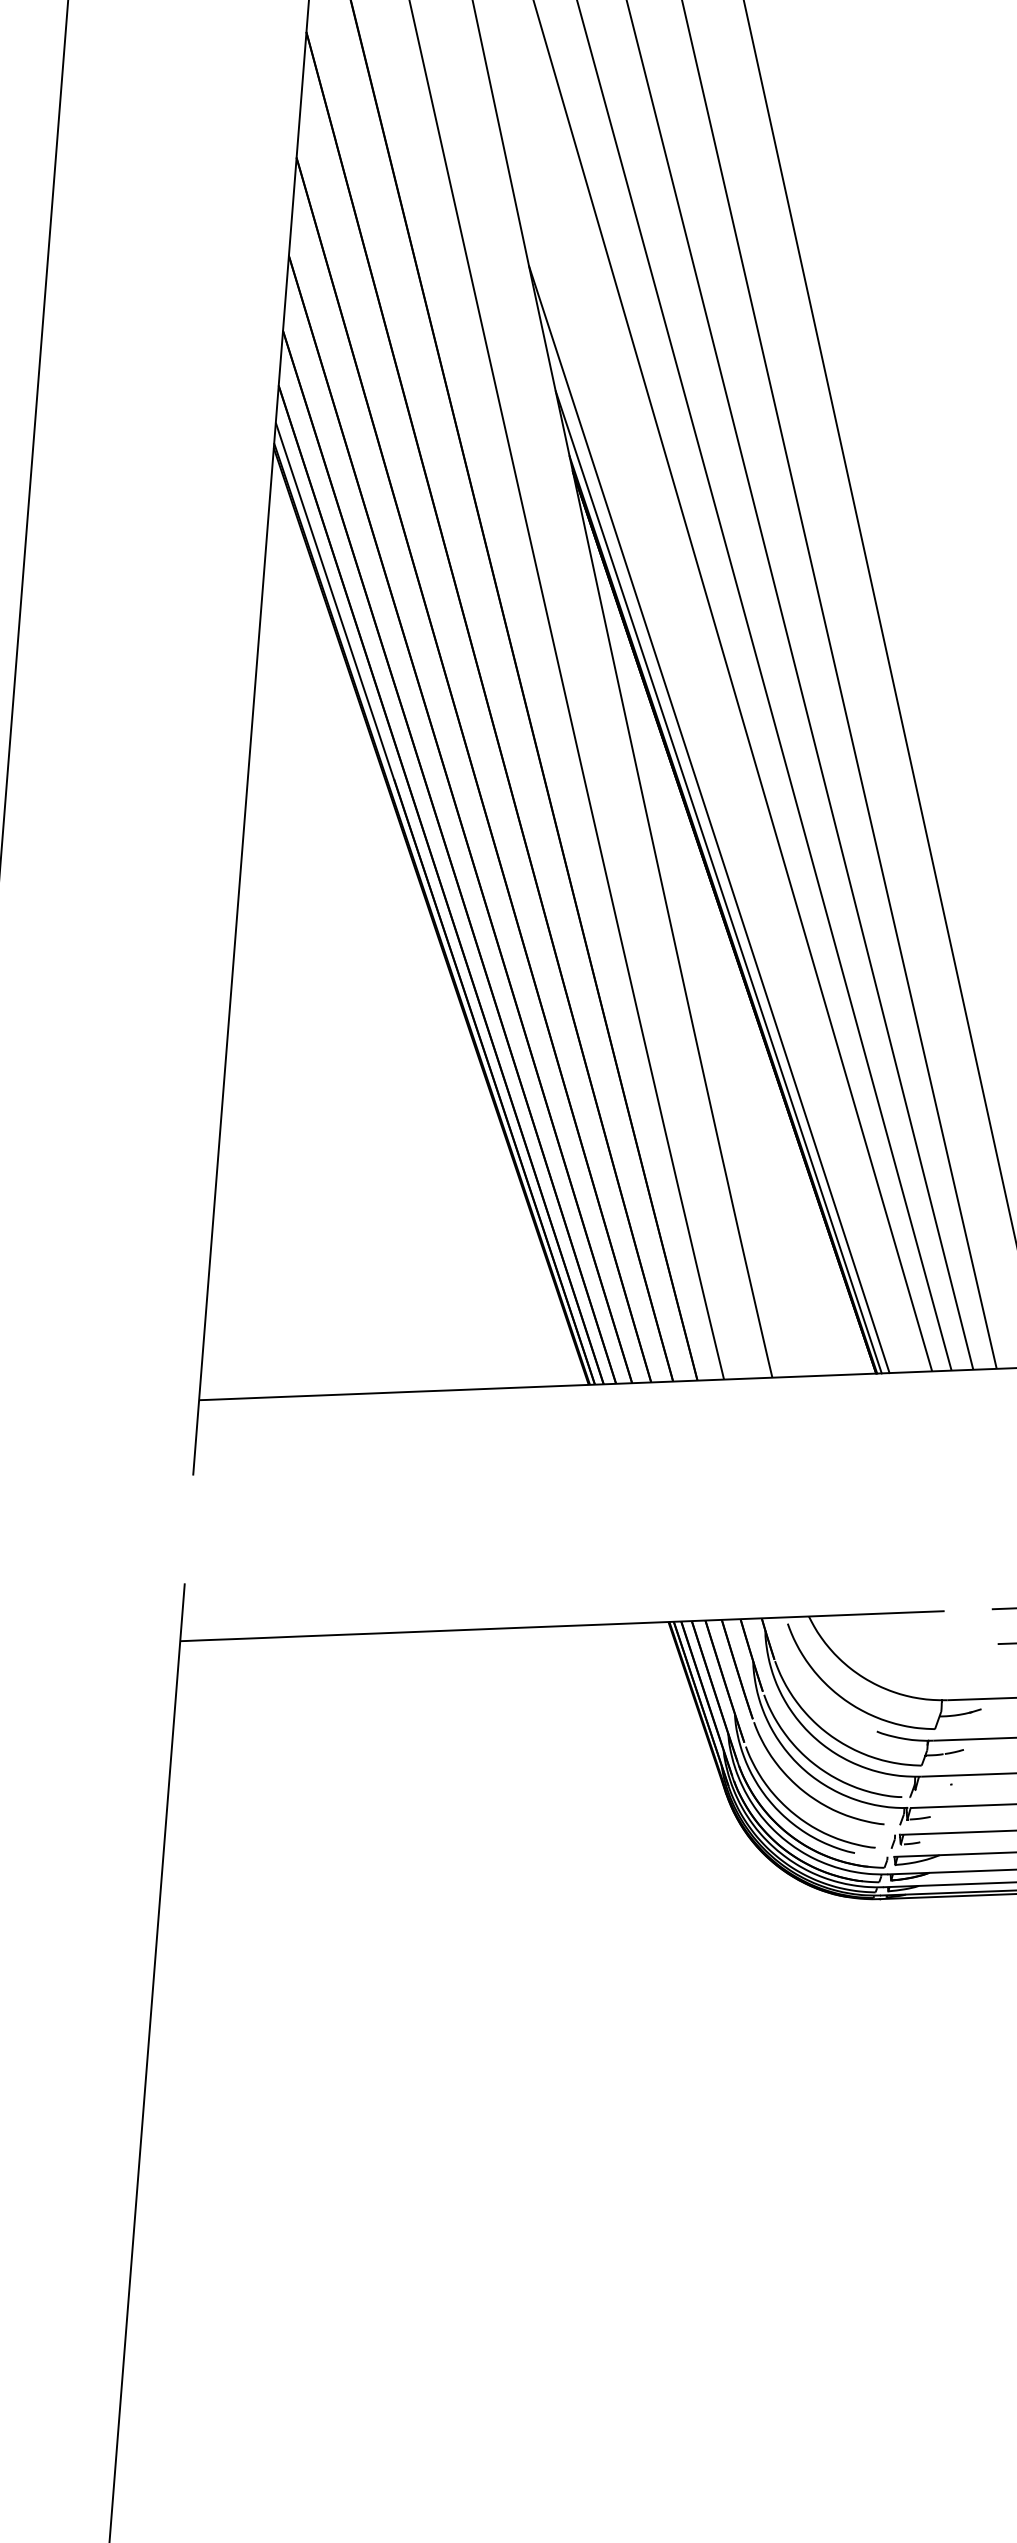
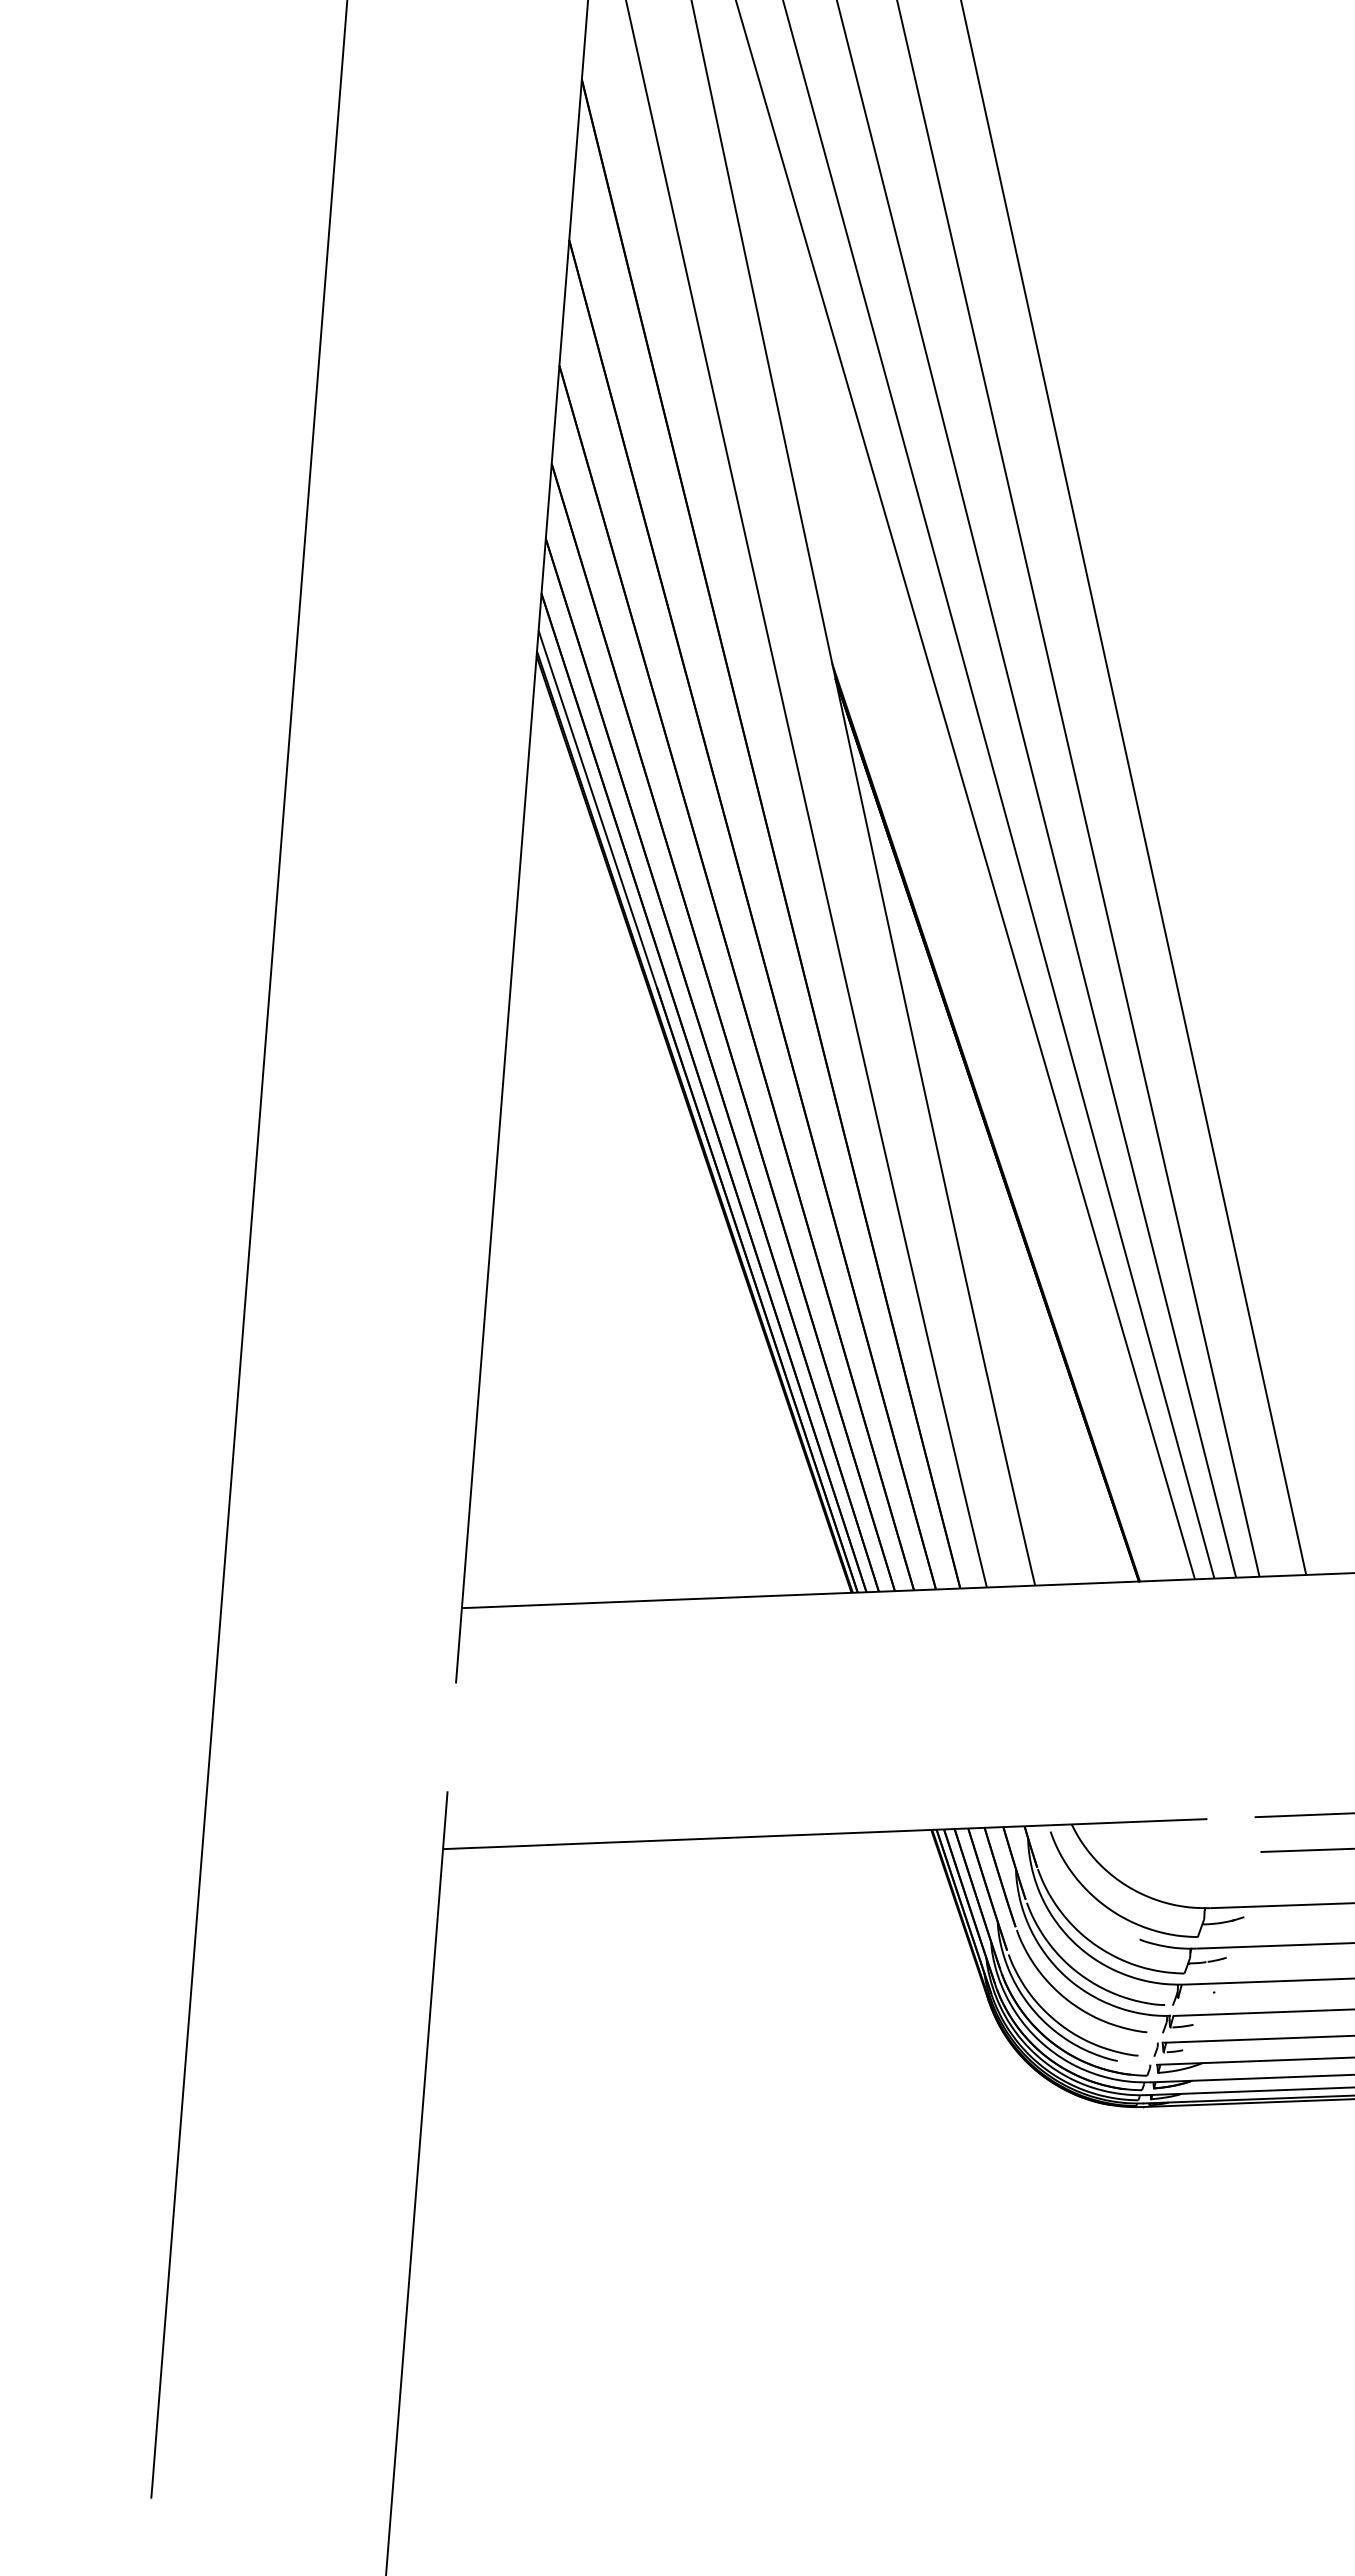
line: (708, 819) -> (971, 1027), removed
line: (718, 882) -> (981, 1090), removed

